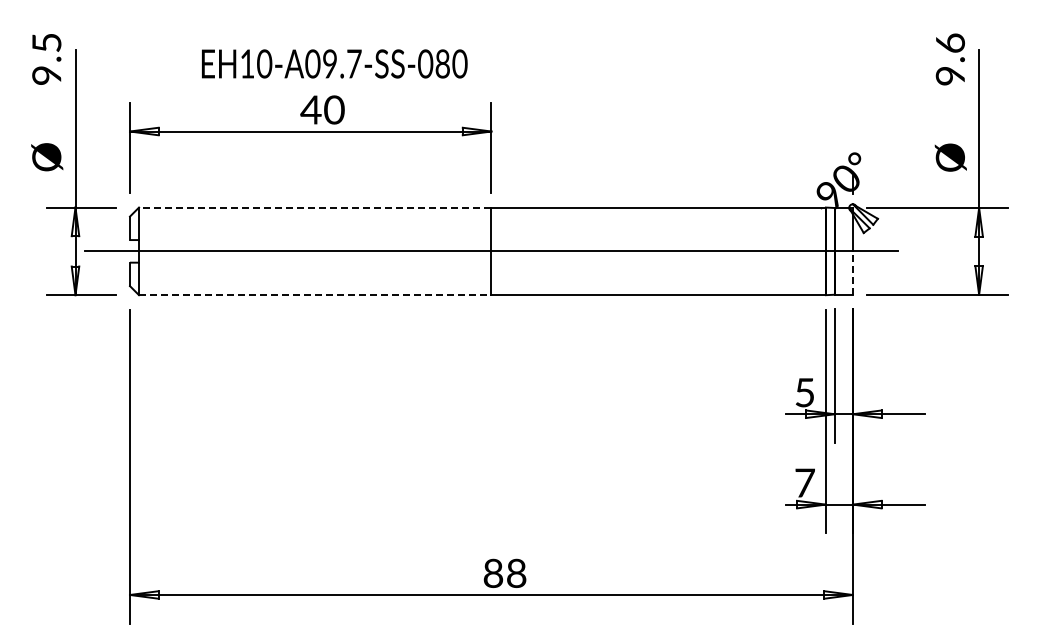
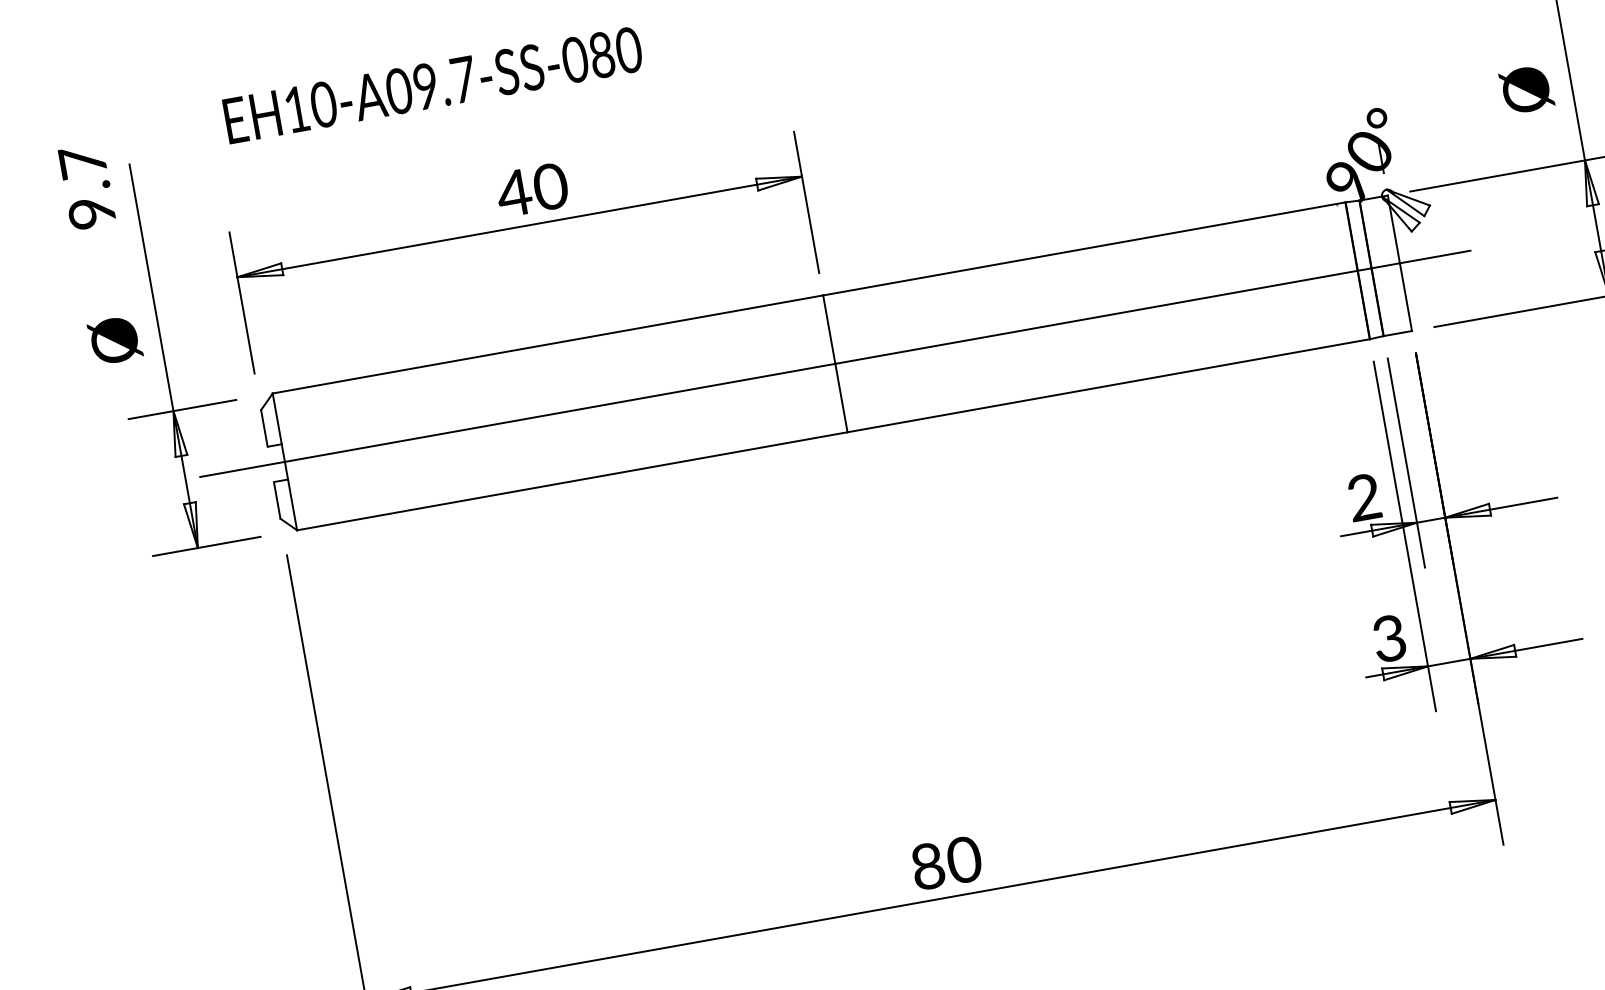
text: (46, 42) -> (82, 161), 9.5 -> 9.7
text: (334, 63) -> (432, 84), moved
line: (314, 207) -> (546, 344), dashed -> solid
line: (852, 273) -> (1405, 297), dashed -> solid
line: (315, 295) -> (572, 481), dashed -> solid
text: (804, 392) -> (1363, 497), 5 -> 2
text: (804, 482) -> (1388, 637), 7 -> 3
text: (516, 573) -> (964, 860), 88 -> 80

